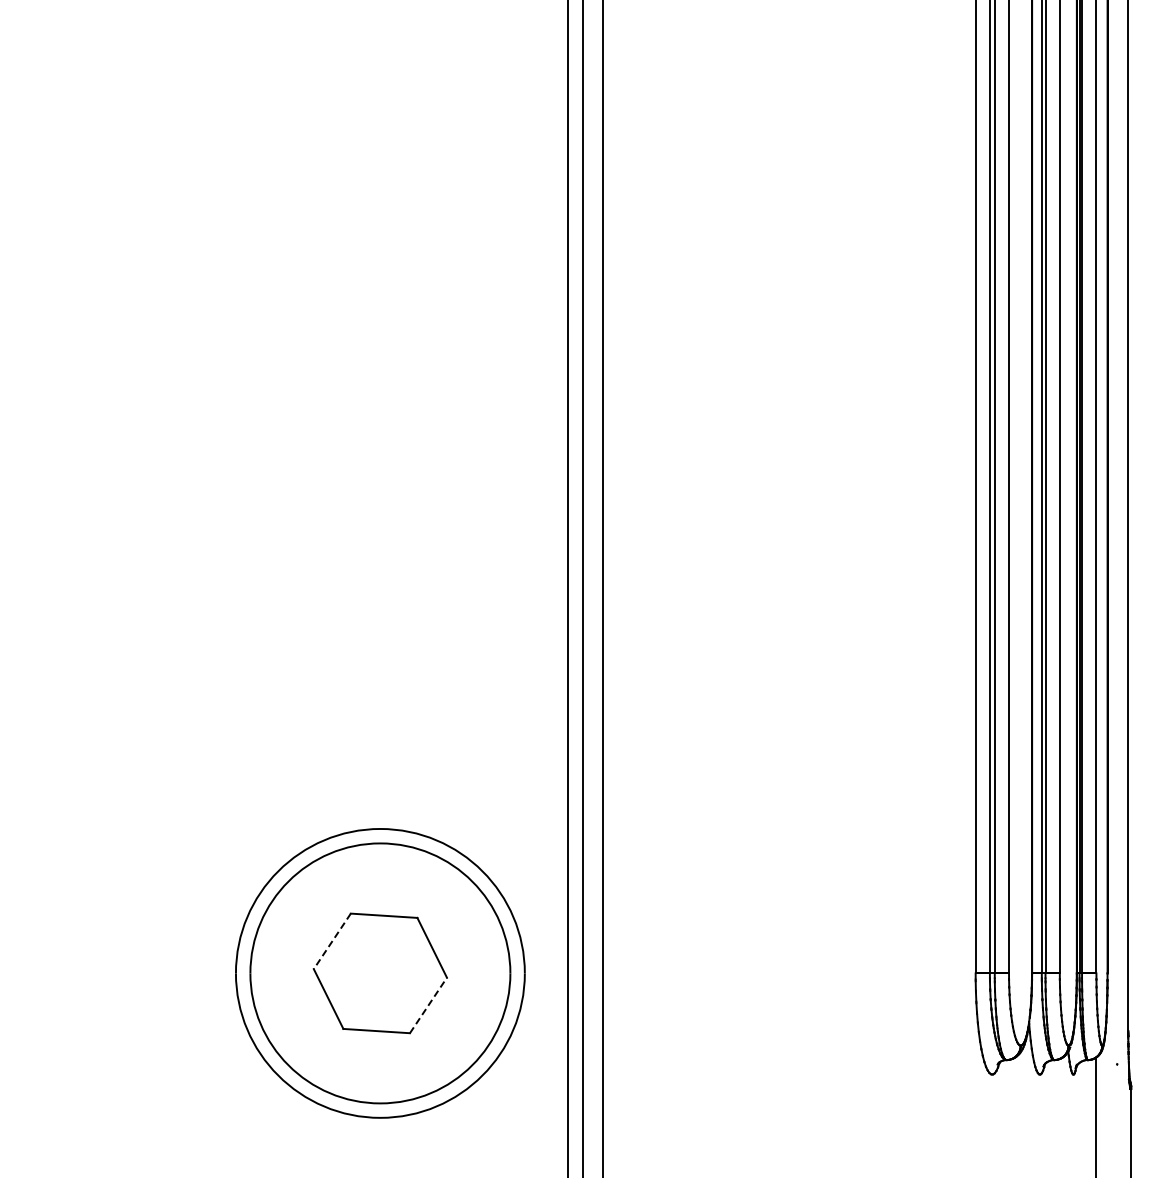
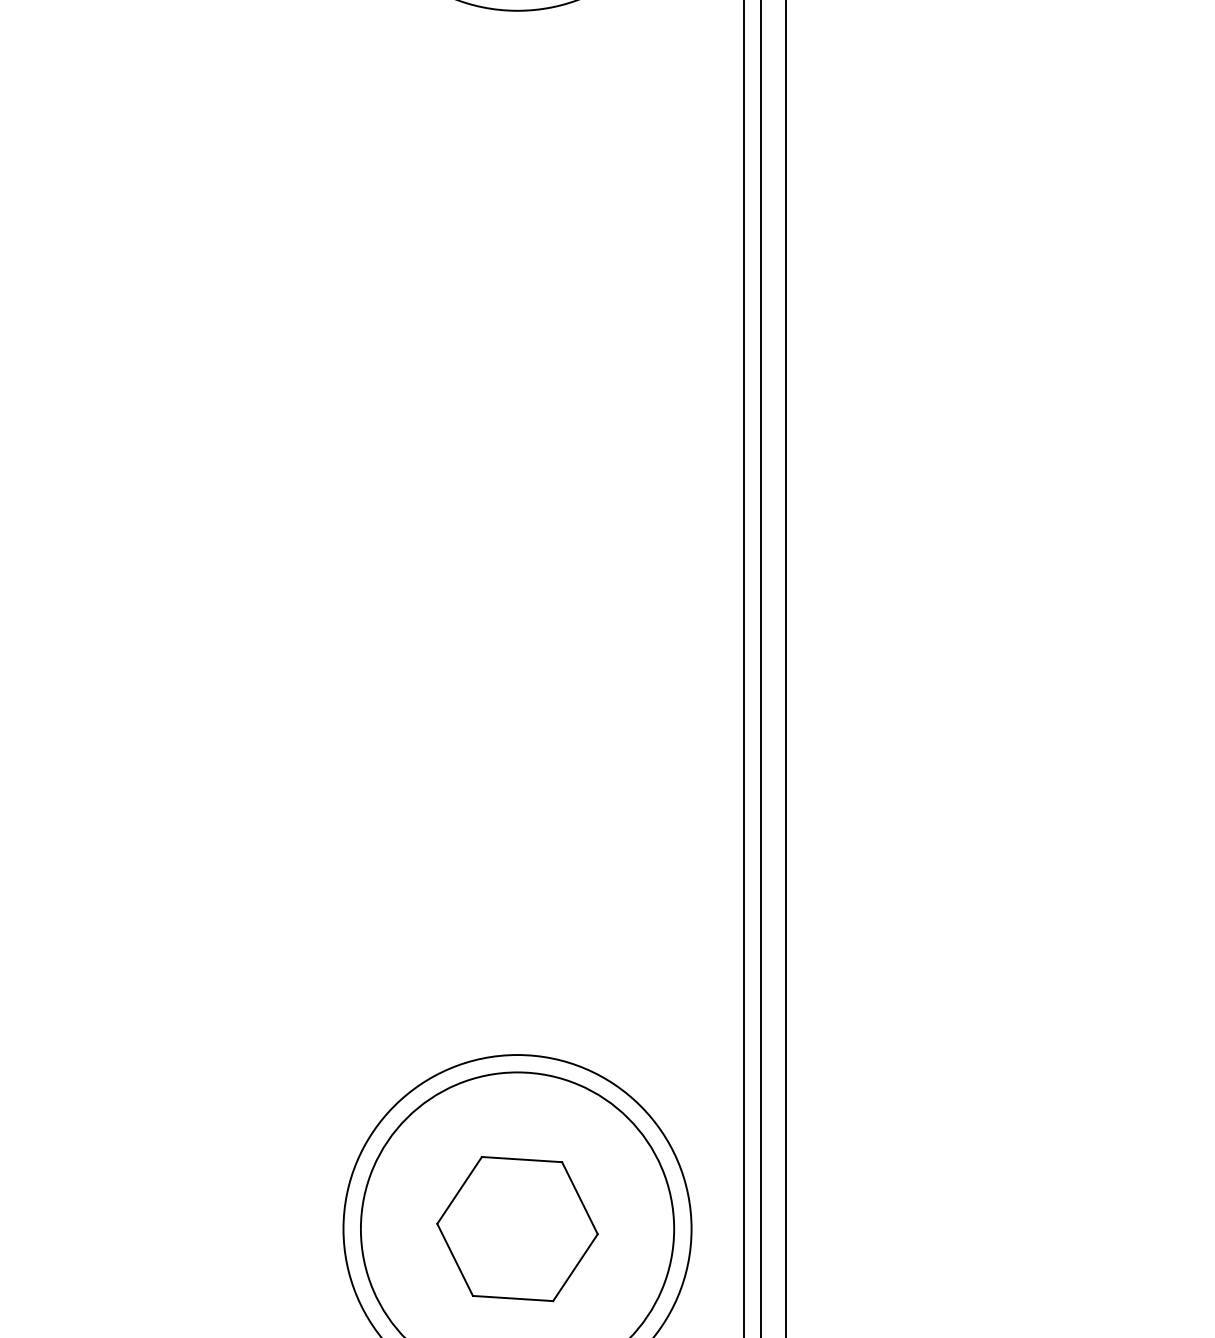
line: (332, 941) -> (459, 1190), dashed -> solid
line: (428, 1005) -> (575, 1267), dashed -> solid

